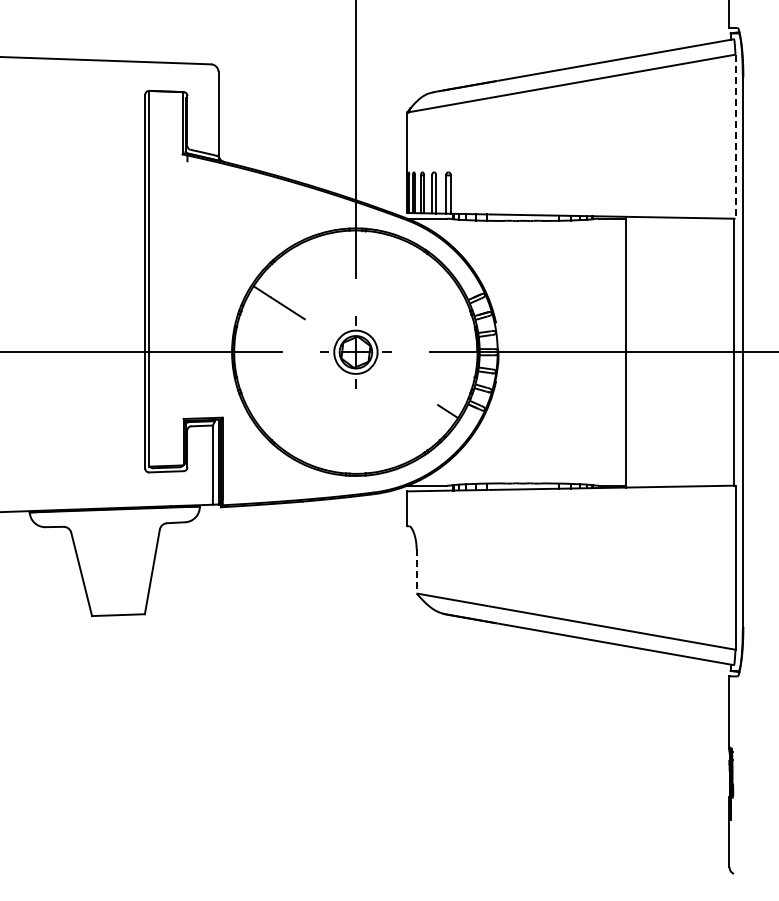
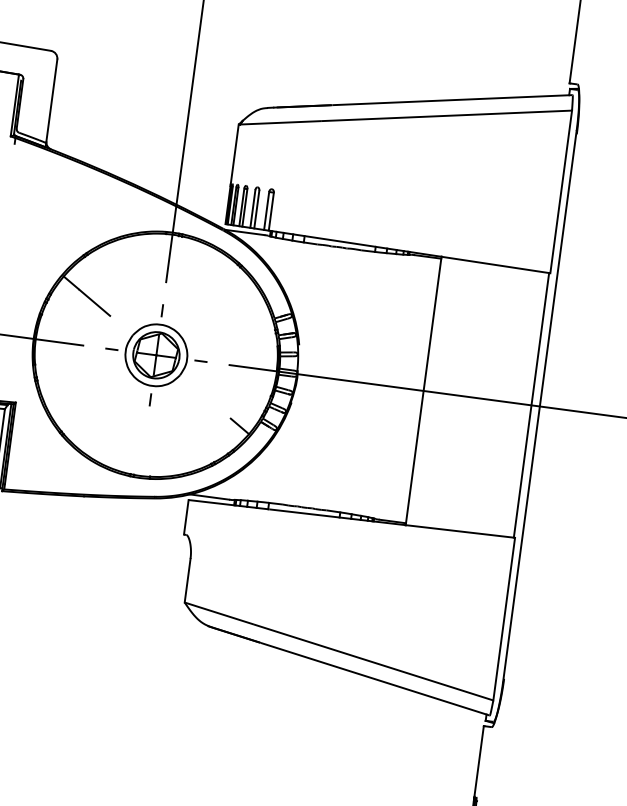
line: (735, 137) -> (561, 192), dashed -> solid
part: (355, 352) -> (155, 355), size x1.43
line: (416, 571) -> (187, 580), dashed -> solid

